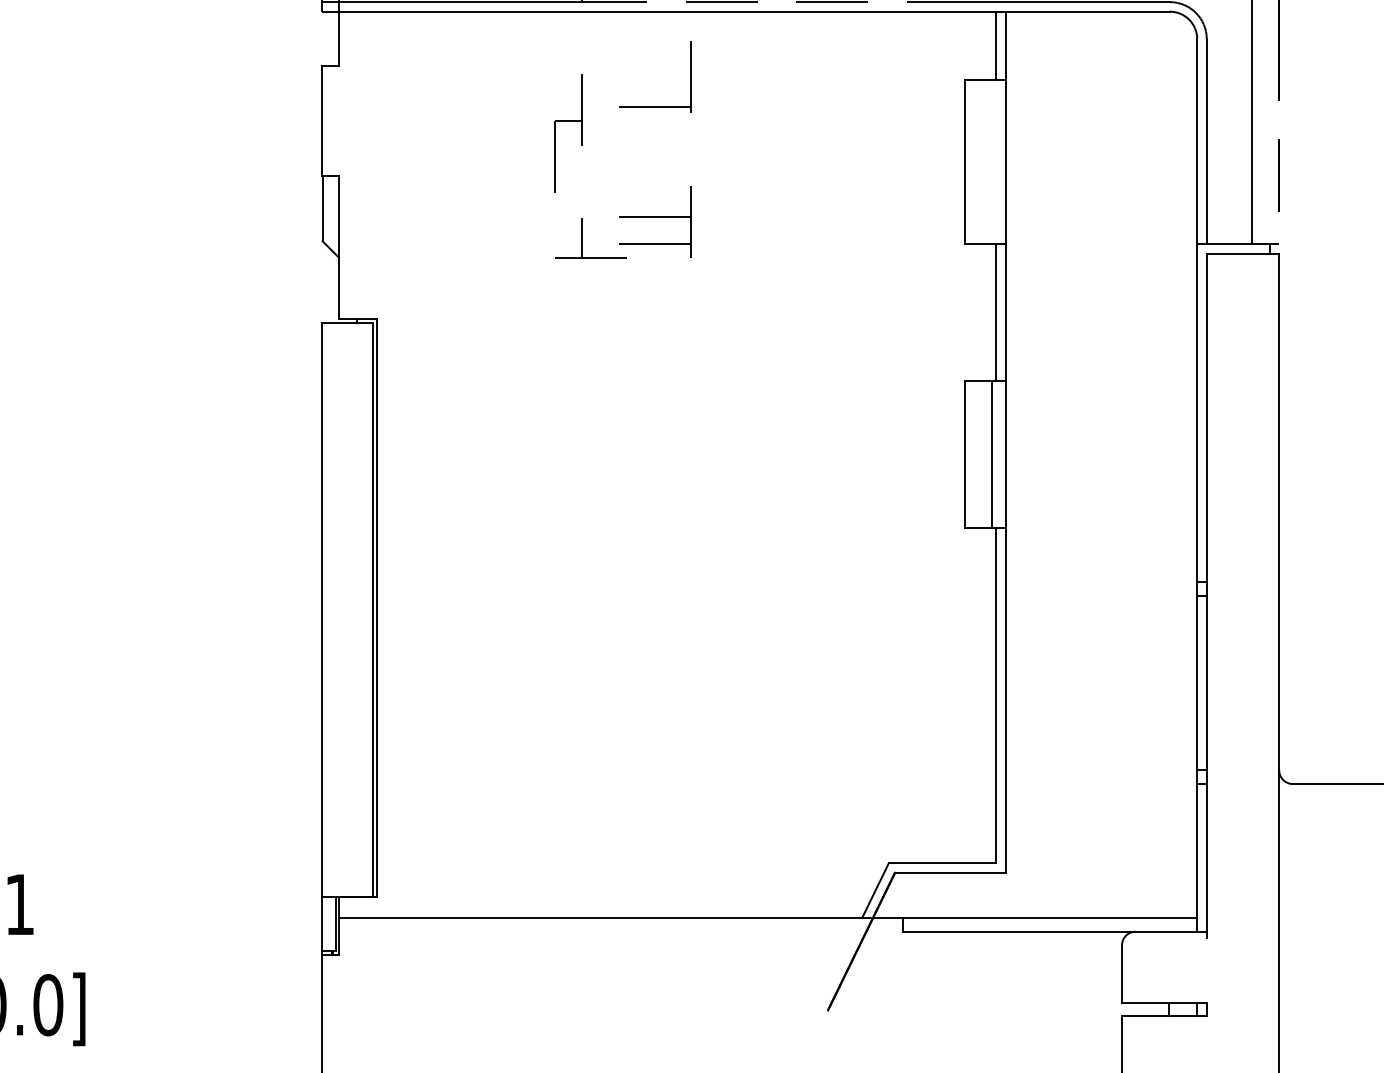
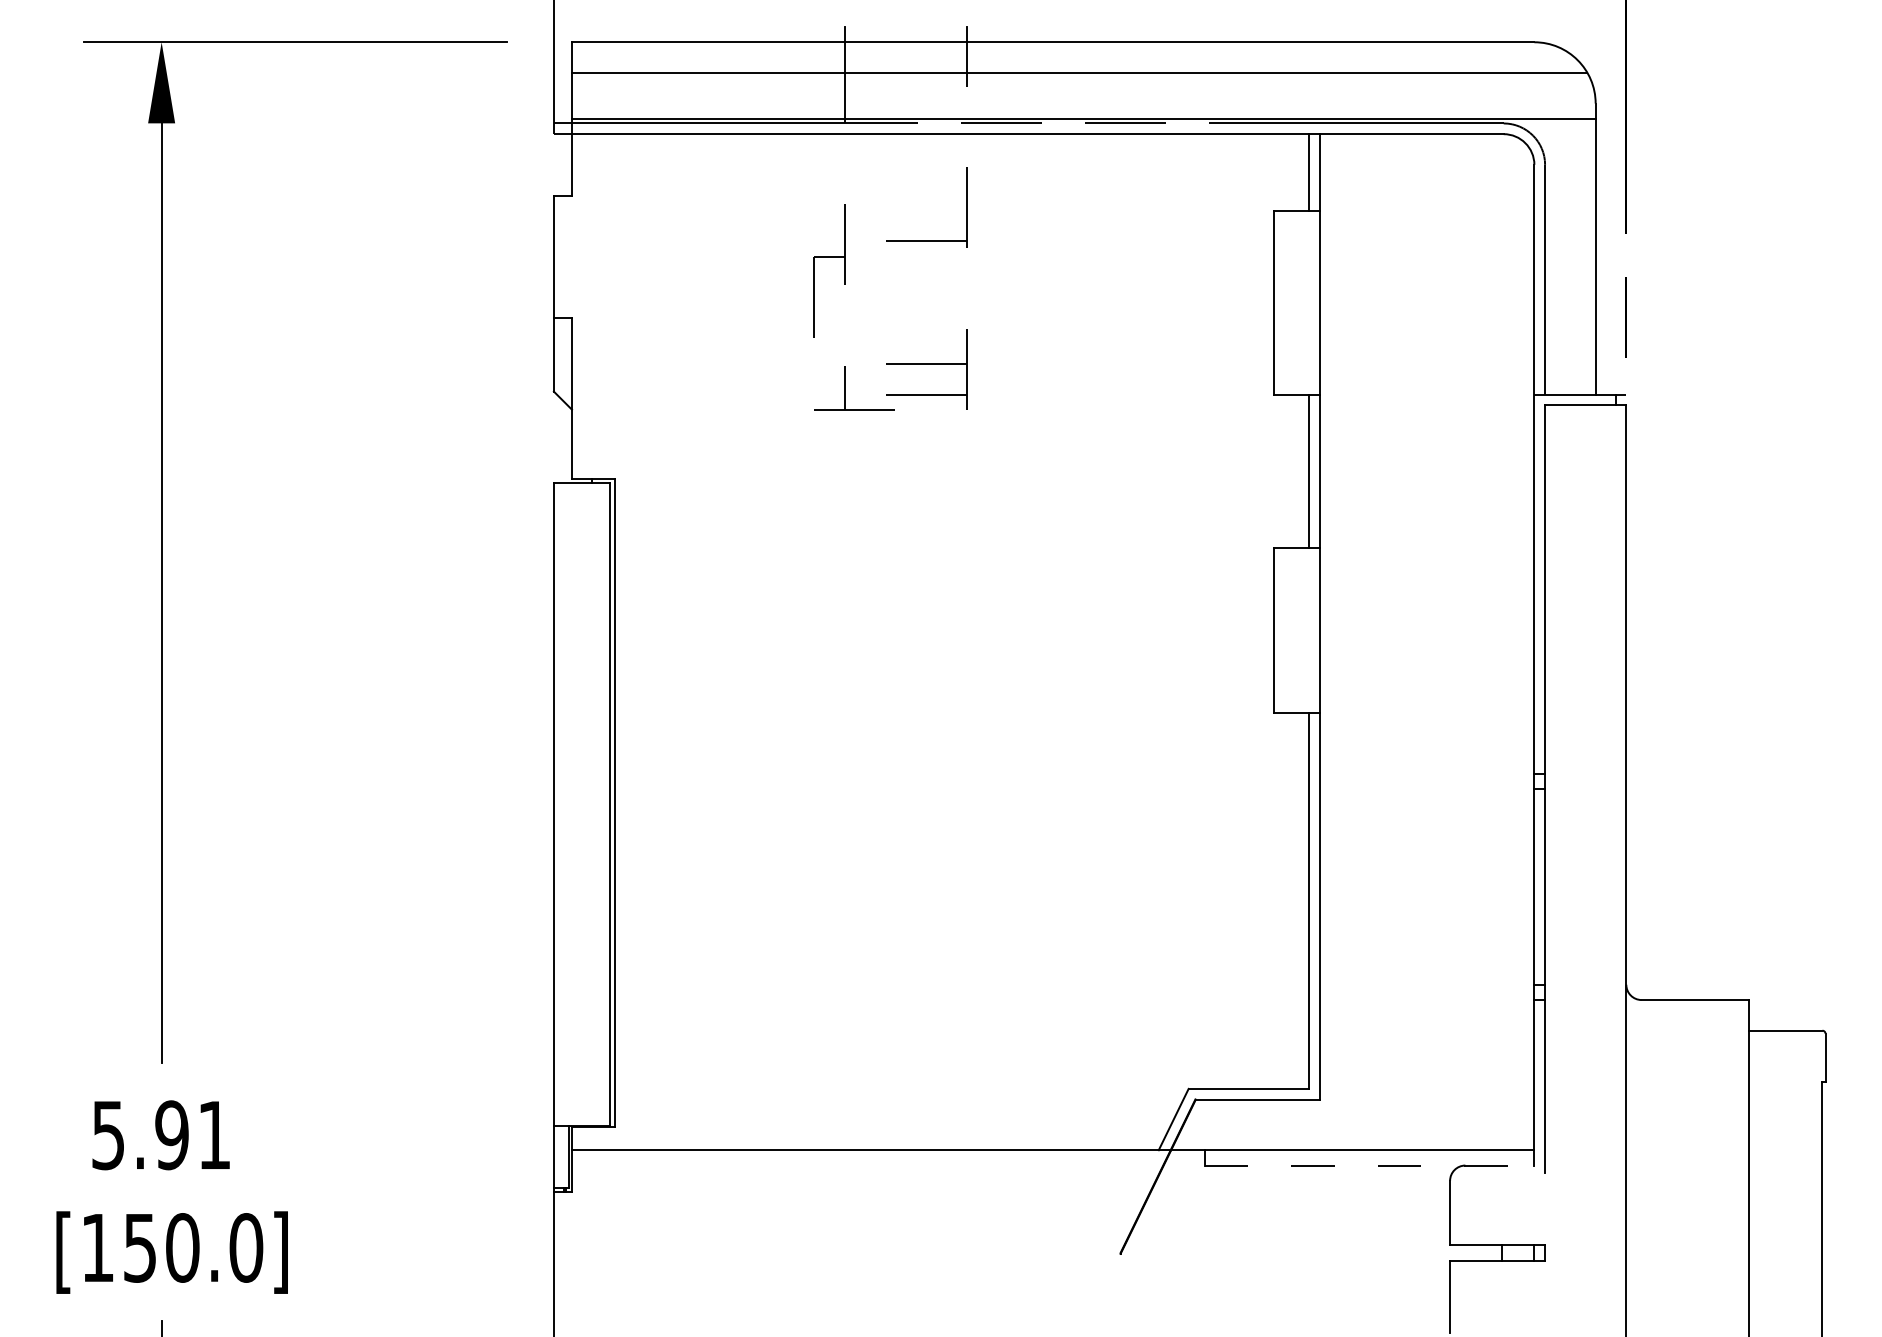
line: (992, 454) -> (1304, 630), removed
line: (1055, 931) -> (1375, 1165), solid -> dashed

